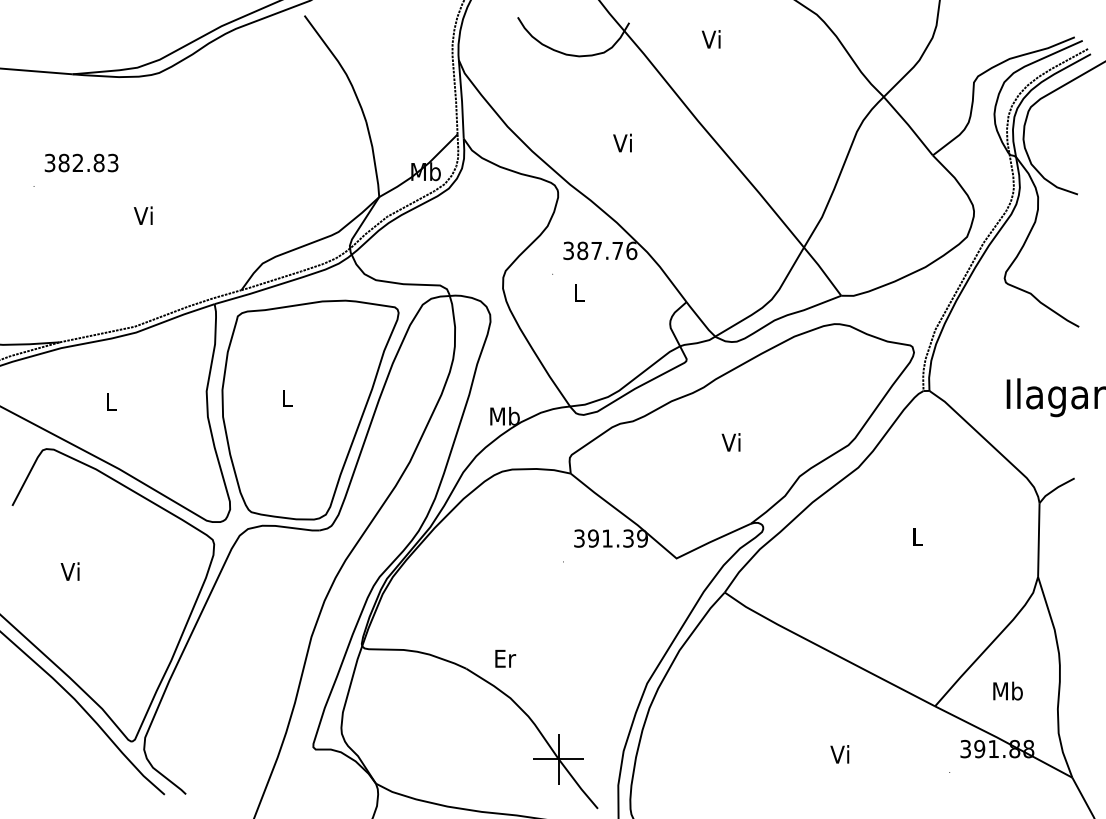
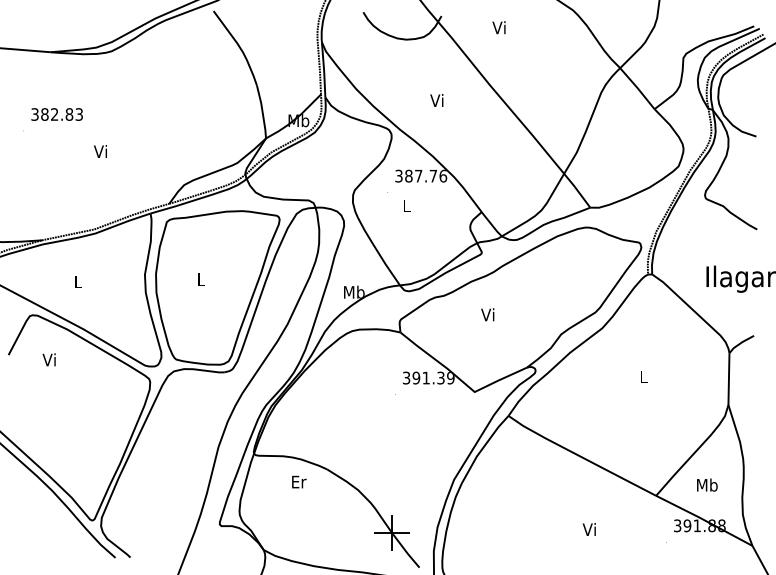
text: (730, 442) -> (487, 314), moved
text: (69, 571) -> (48, 359), moved
text: (505, 658) -> (299, 481), moved

